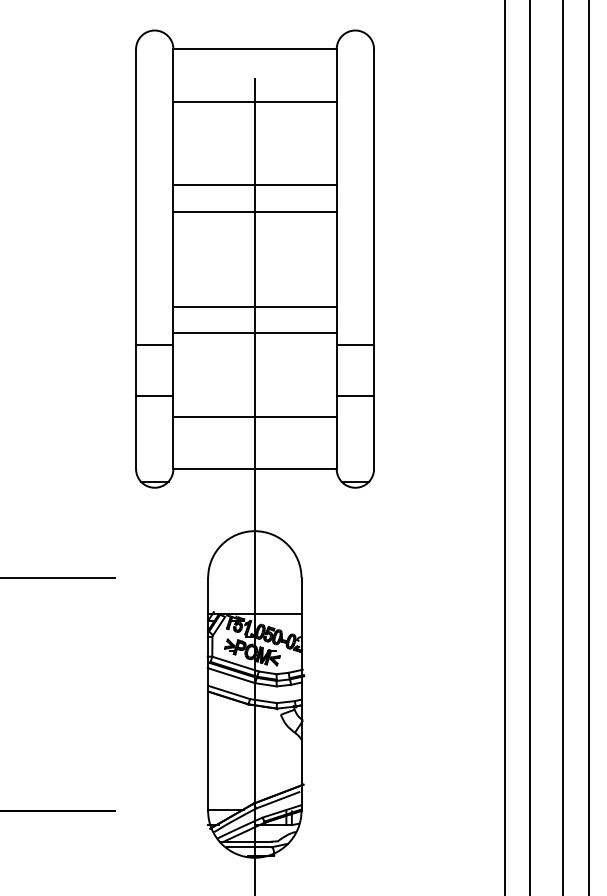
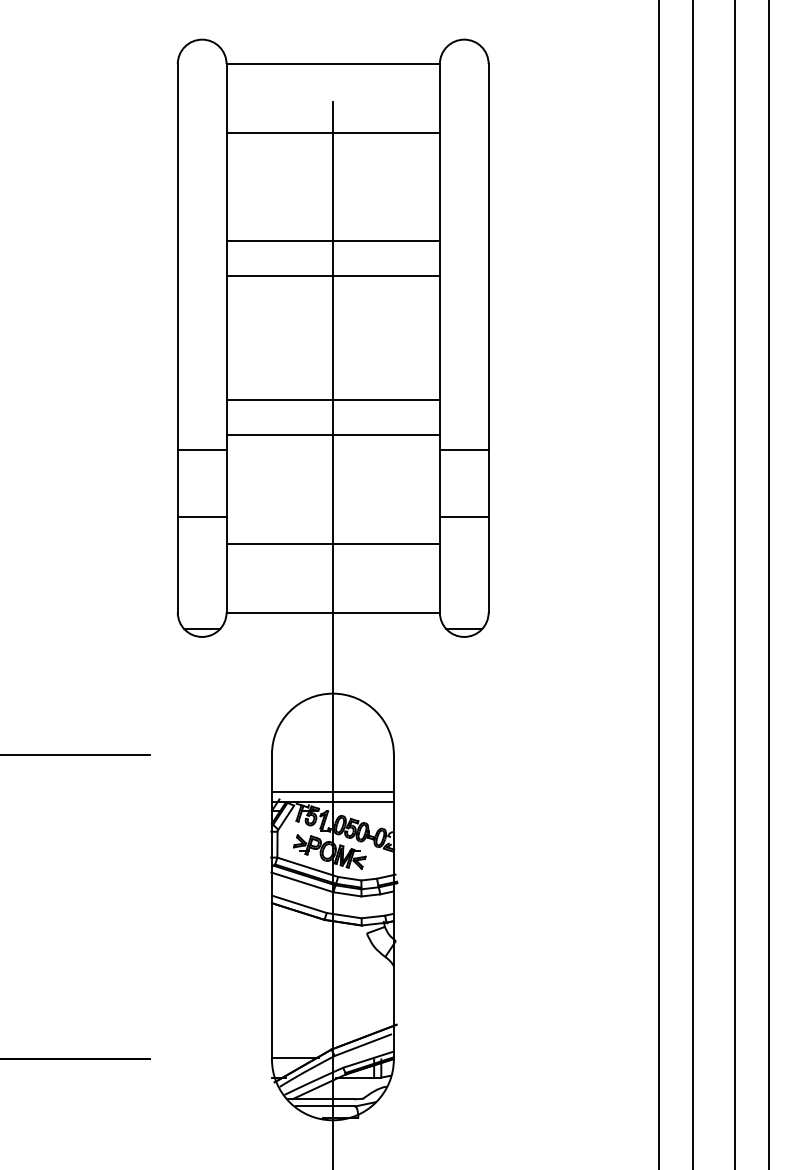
line: (254, 606) -> (332, 792), added

